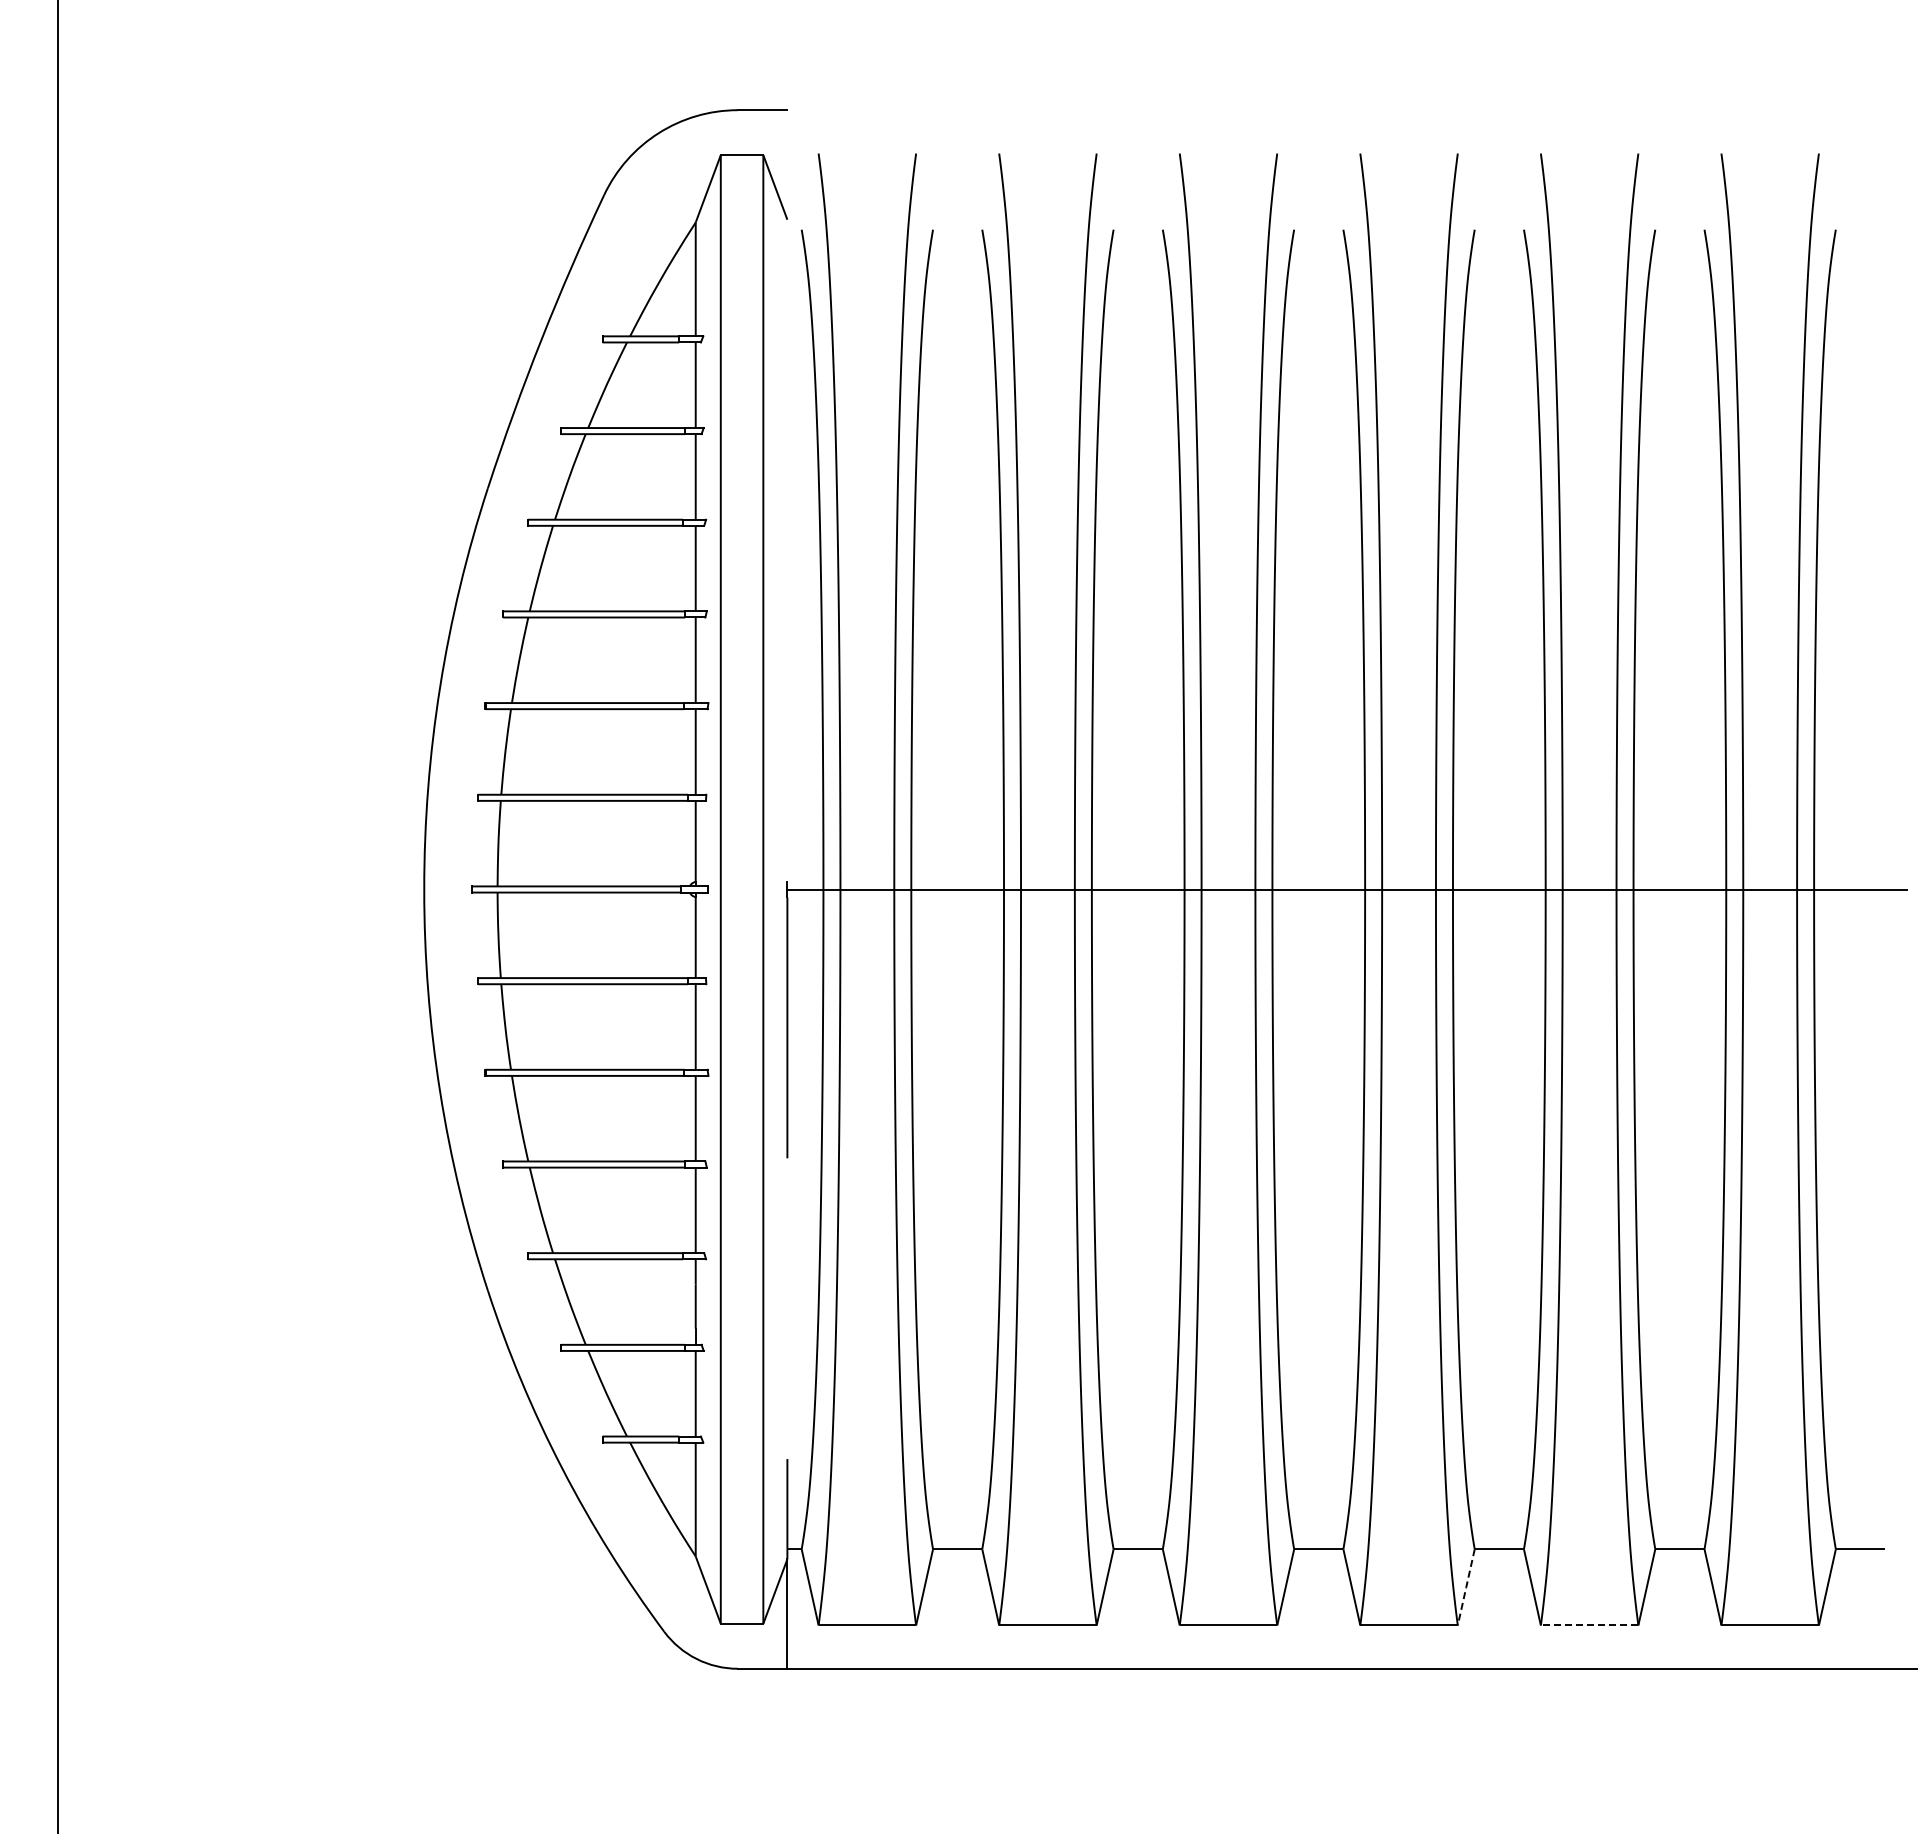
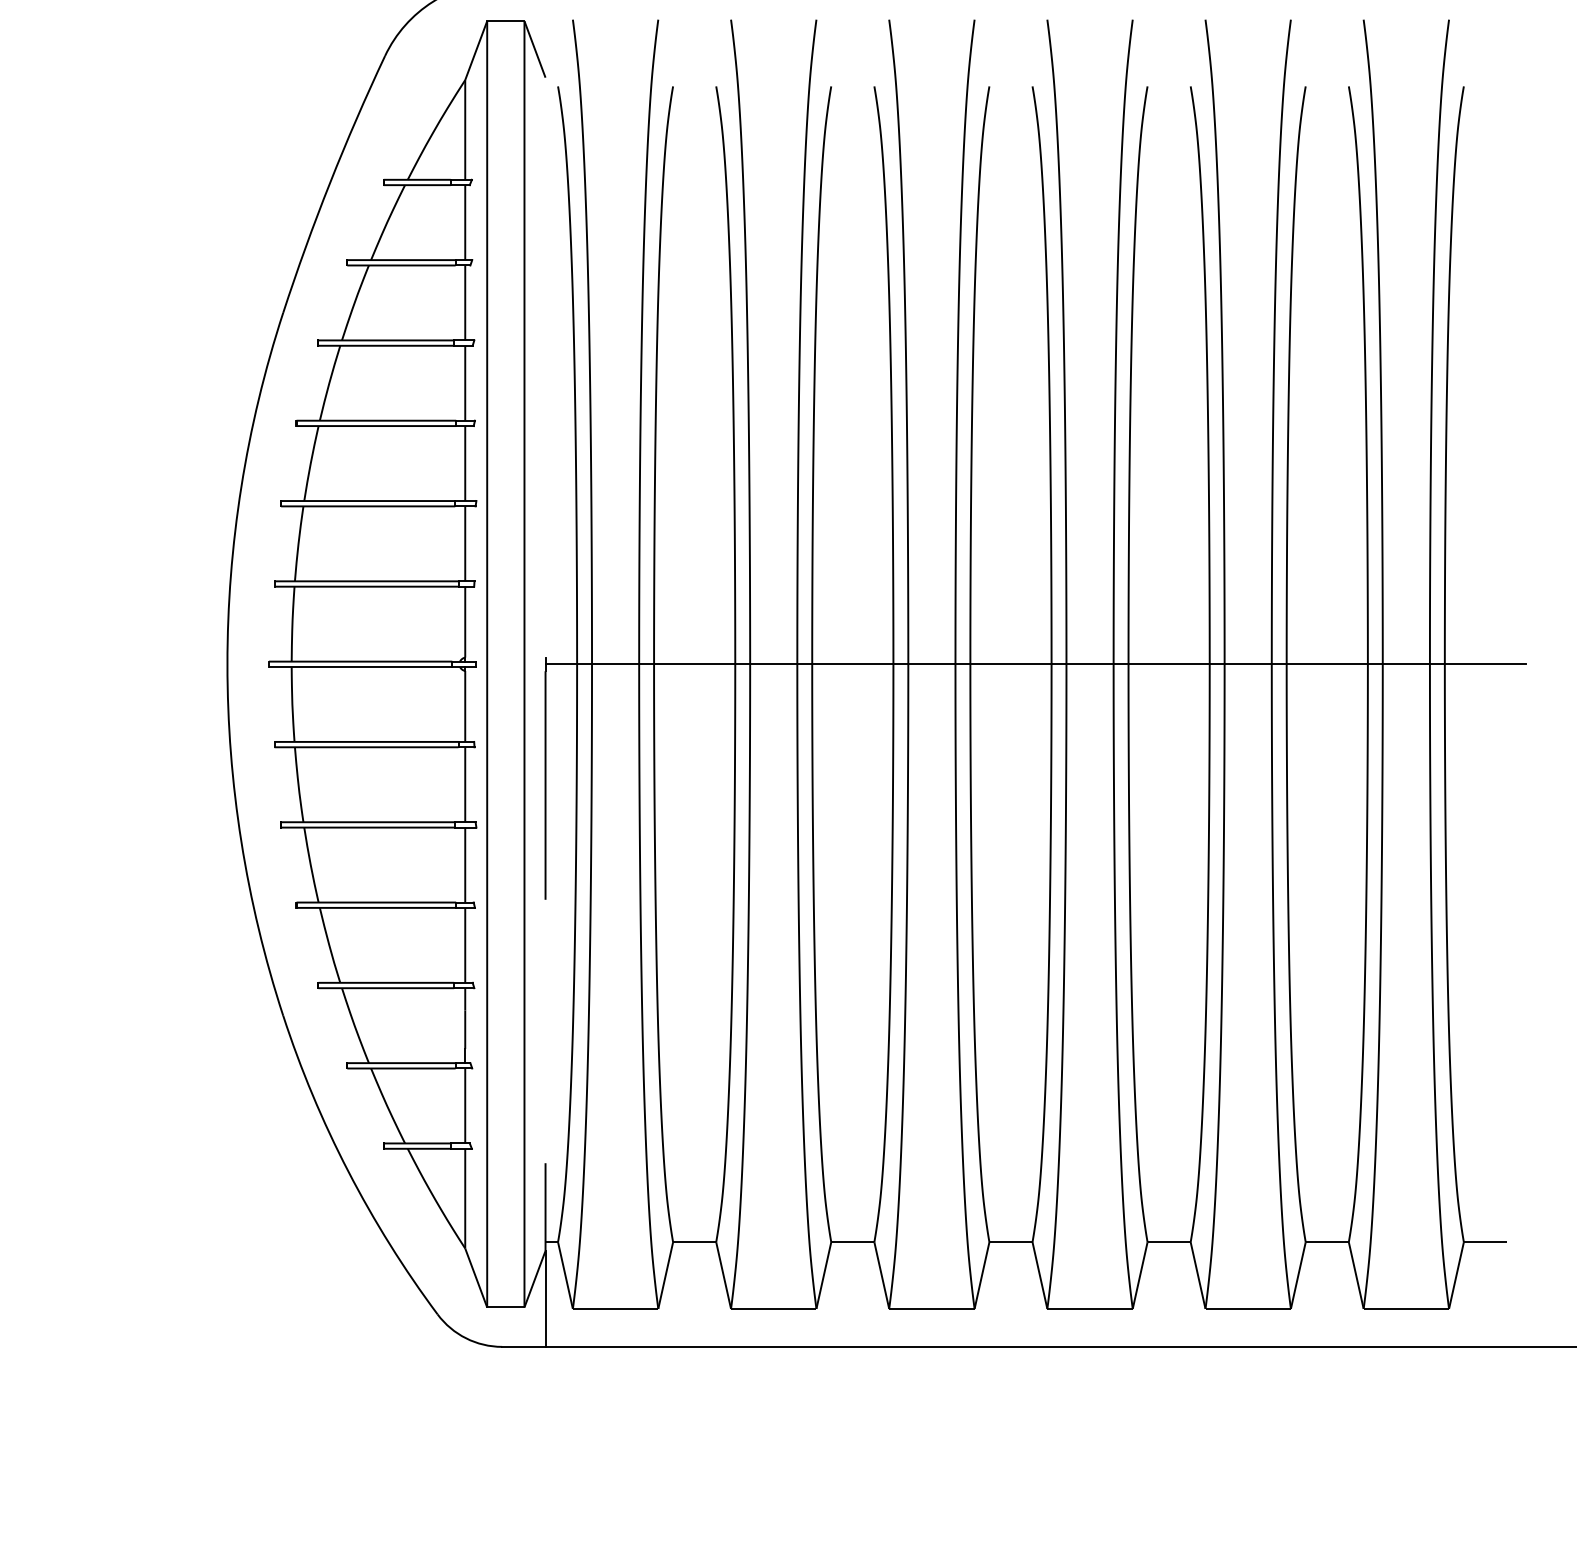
line: (1466, 1587) -> (1140, 1275), dashed -> solid
line: (1589, 1625) -> (1248, 1308), dashed -> solid

